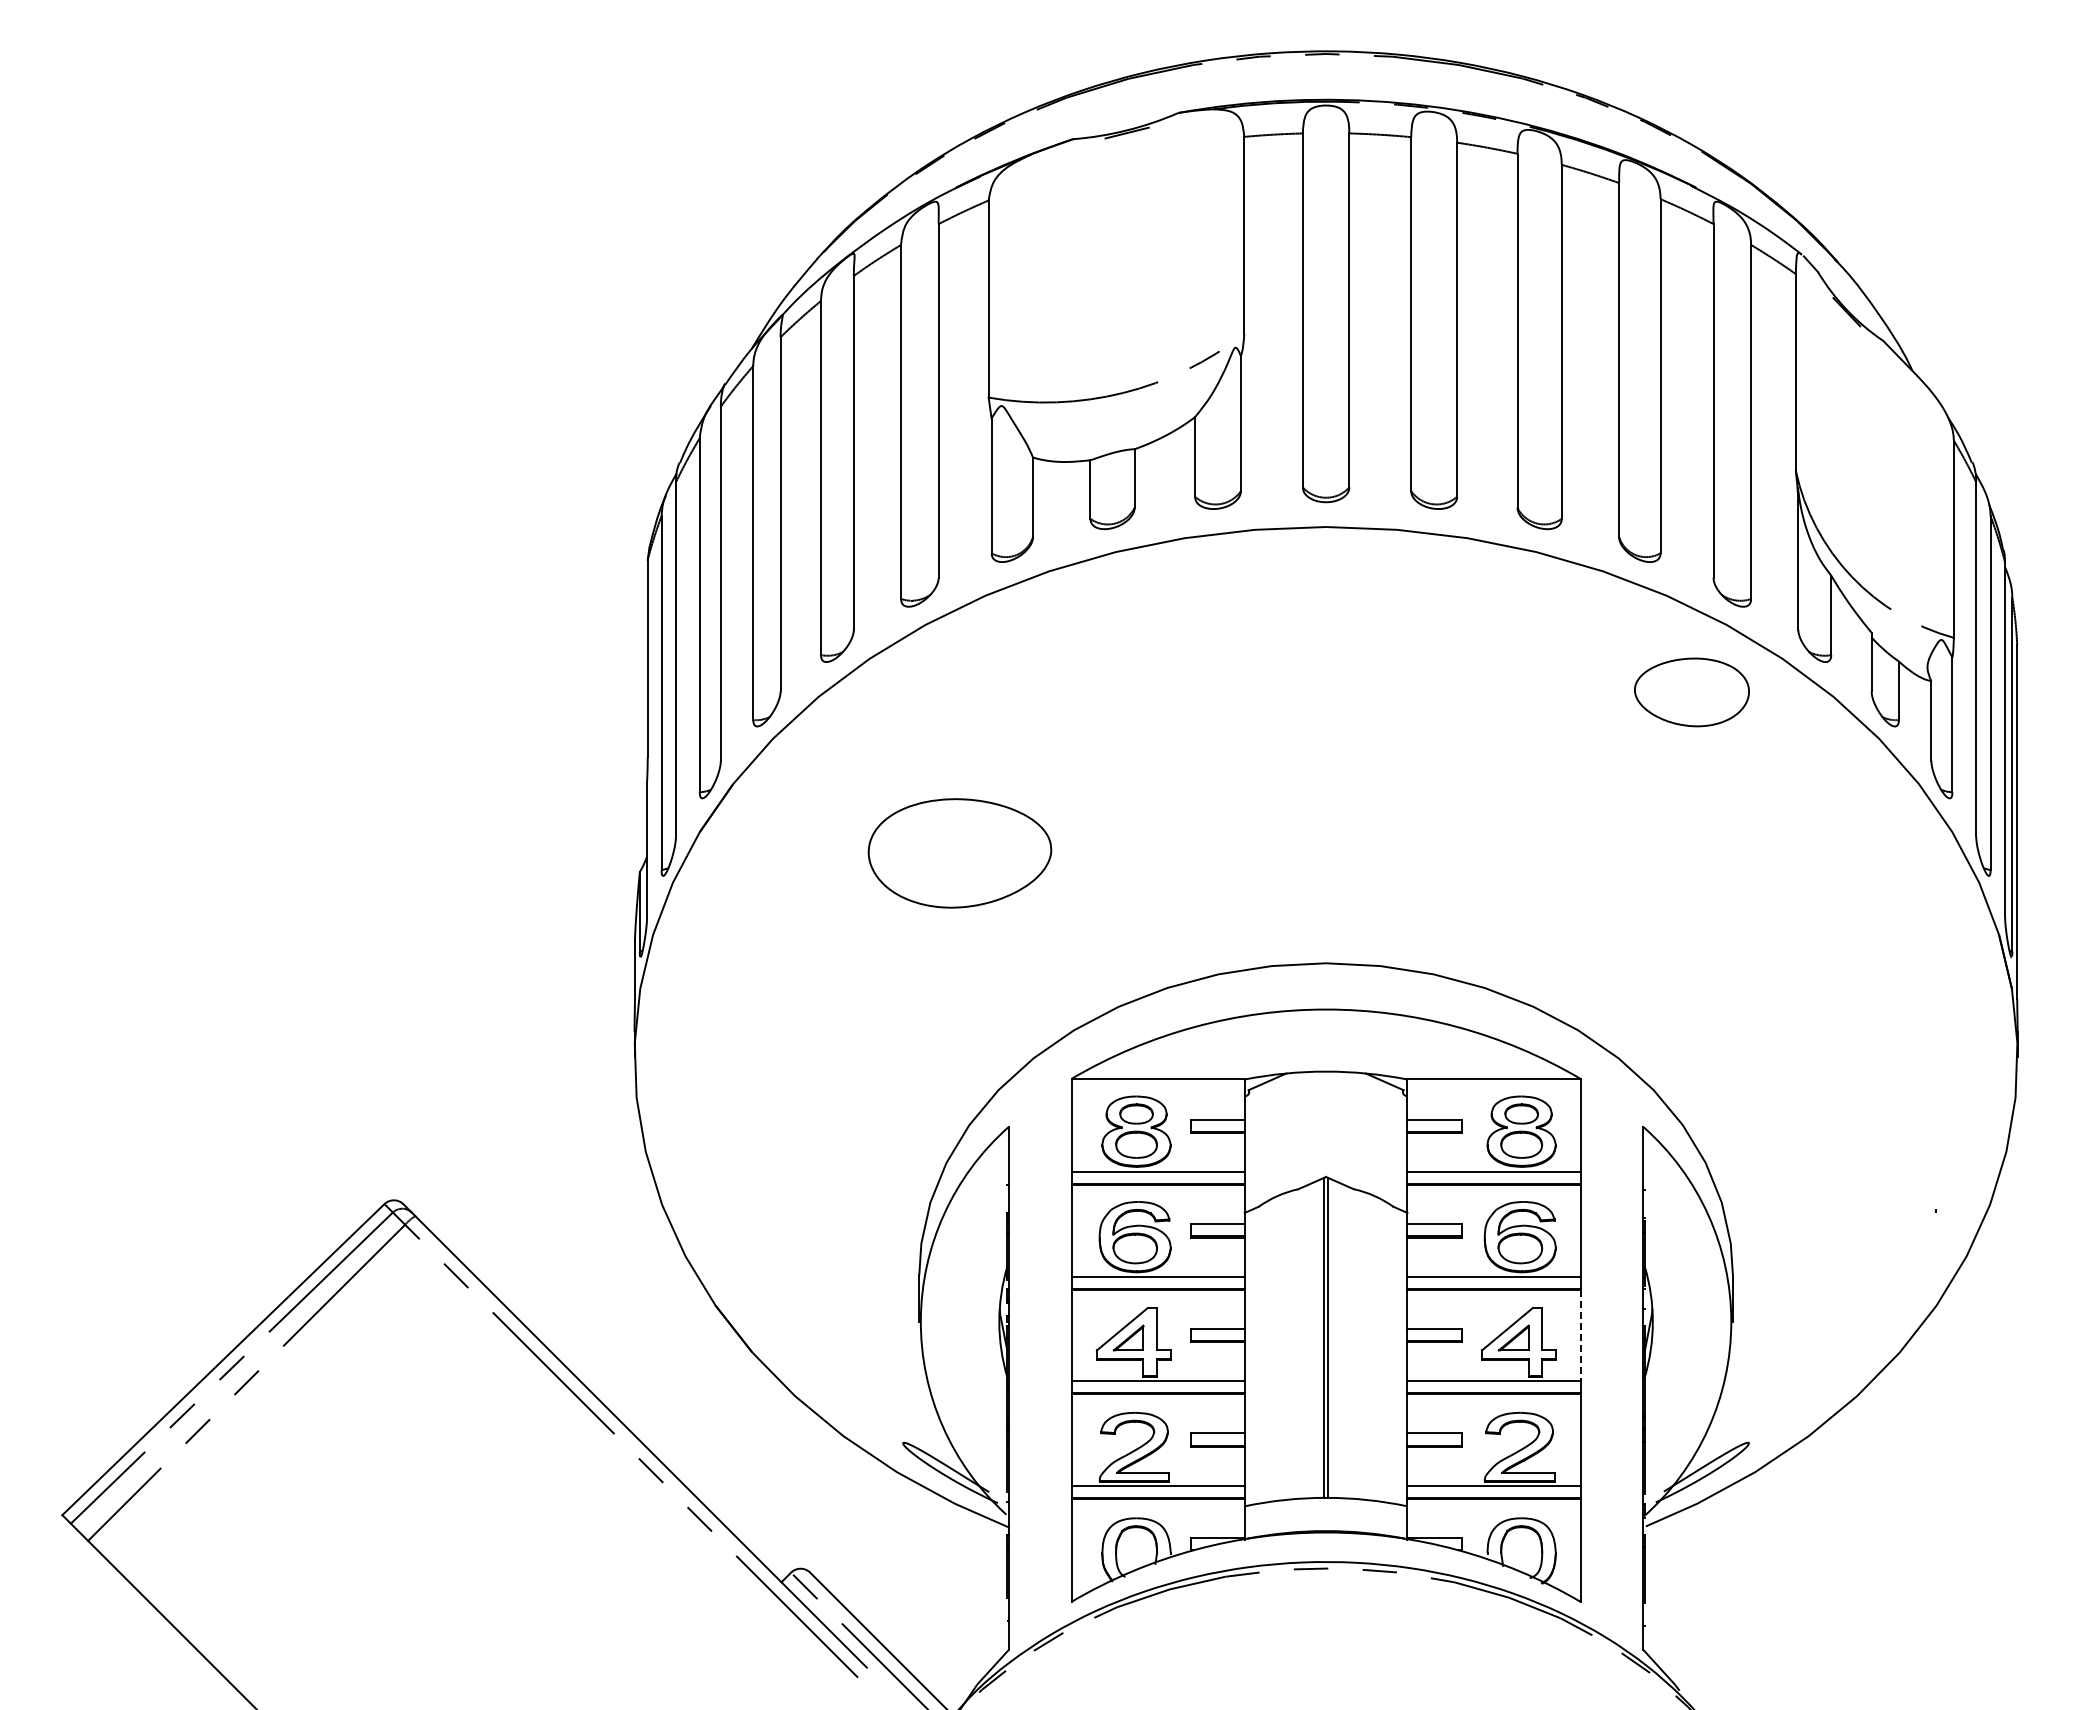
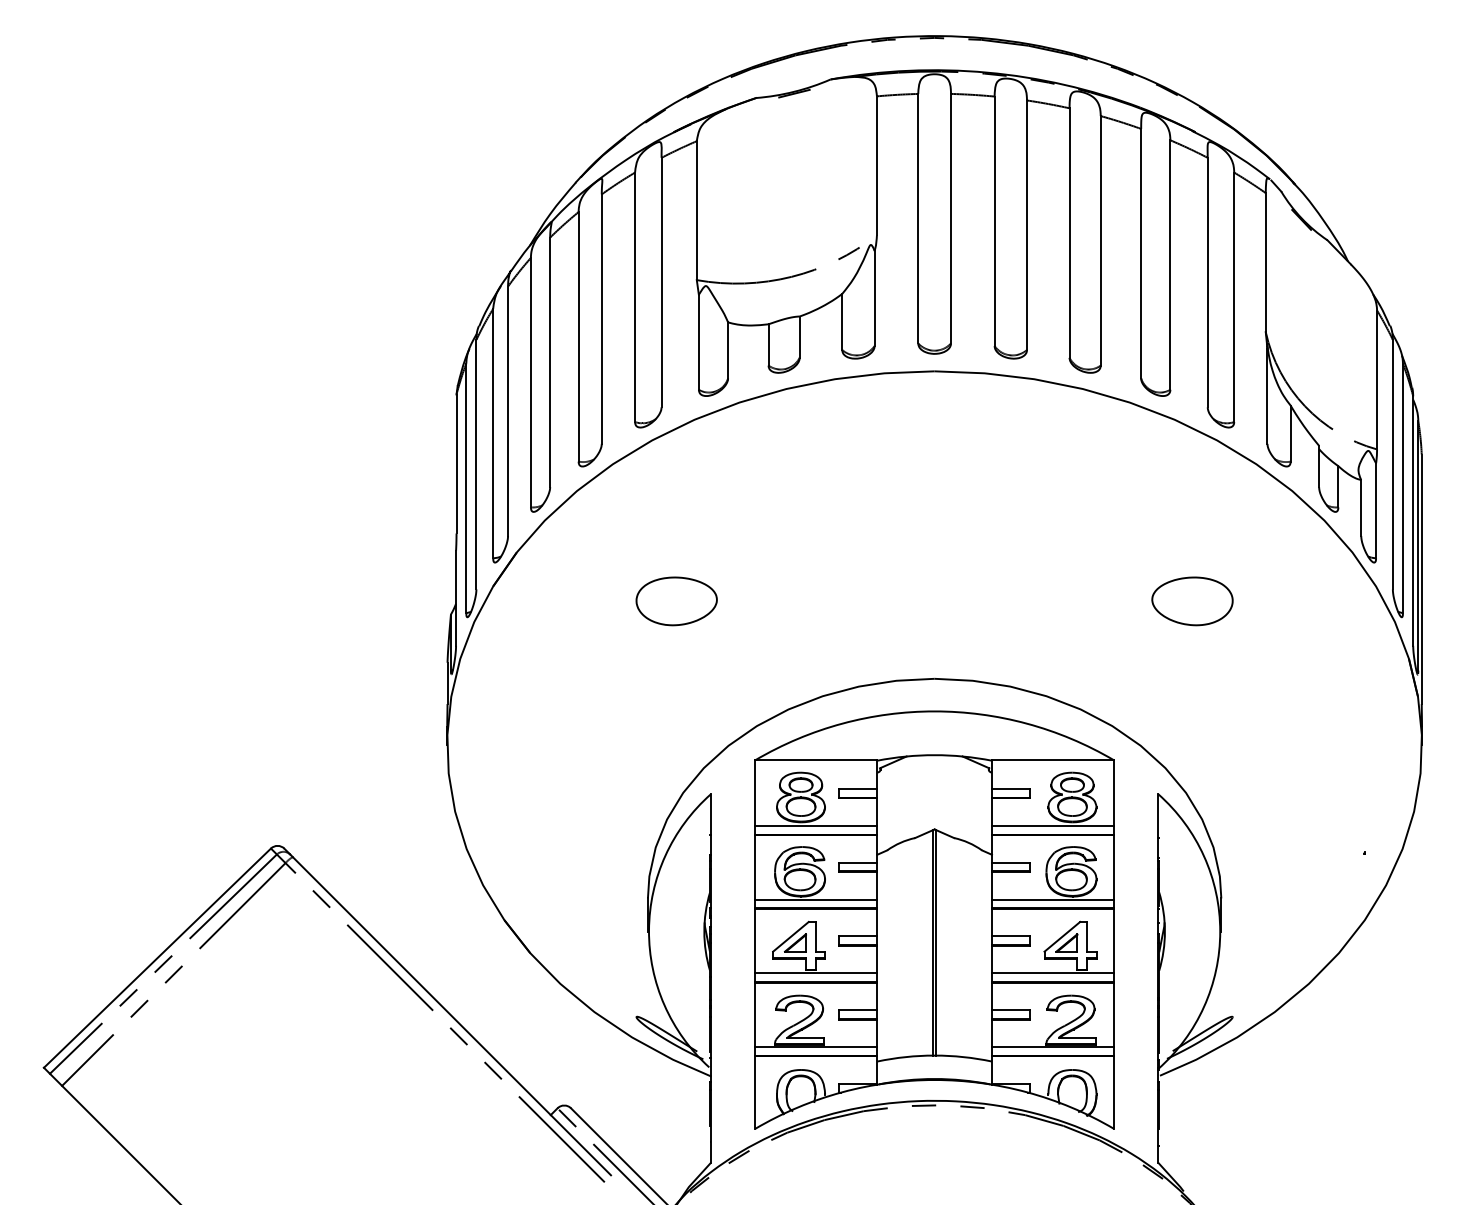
part: (1691, 692) -> (1192, 601), moved
part: (960, 853) -> (676, 601), size x0.62
line: (1580, 1335) -> (1113, 941), dashed -> solid

